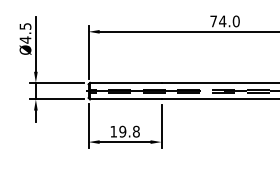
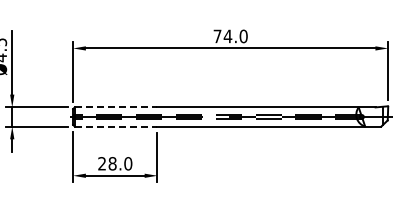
line: (126, 82) -> (116, 107), solid -> dashed
line: (126, 99) -> (116, 126), solid -> dashed
text: (125, 131) -> (115, 163), 19.8 -> 28.0

